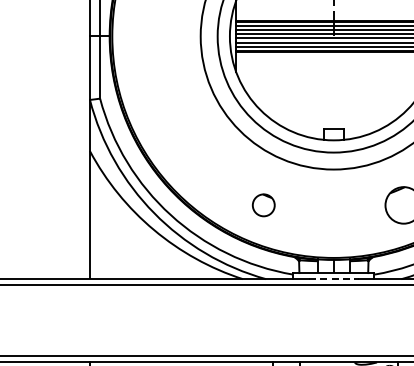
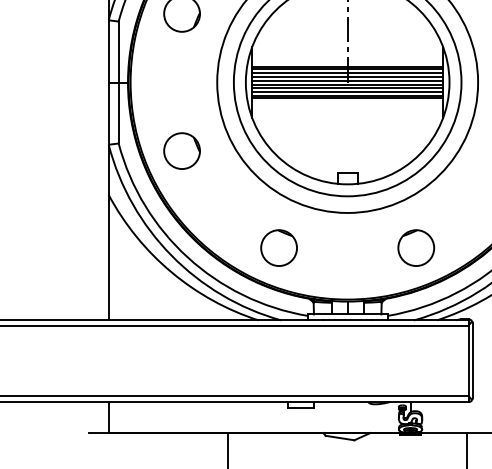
circle: (164, 105) -> (181, 150), added
part: (263, 204) -> (278, 247), size x1.67
line: (334, 279) -> (348, 320), dashed -> solid

